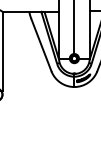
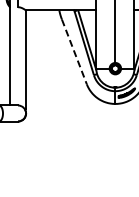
line: (41, 44) -> (74, 51), solid -> dashed

